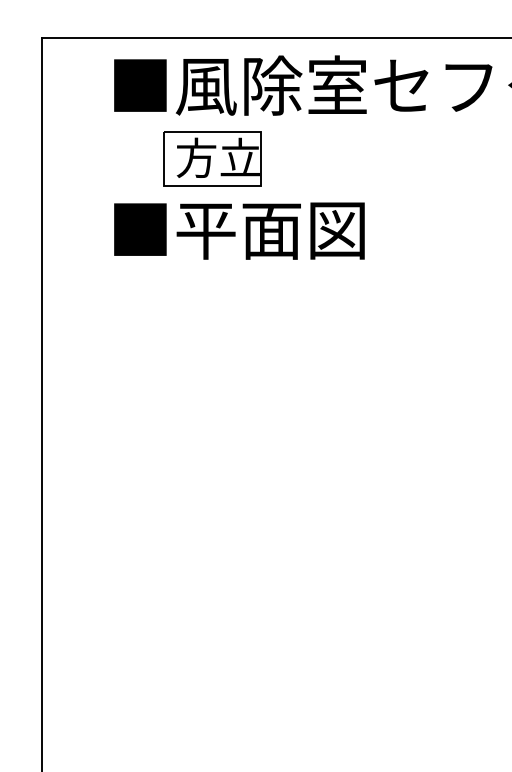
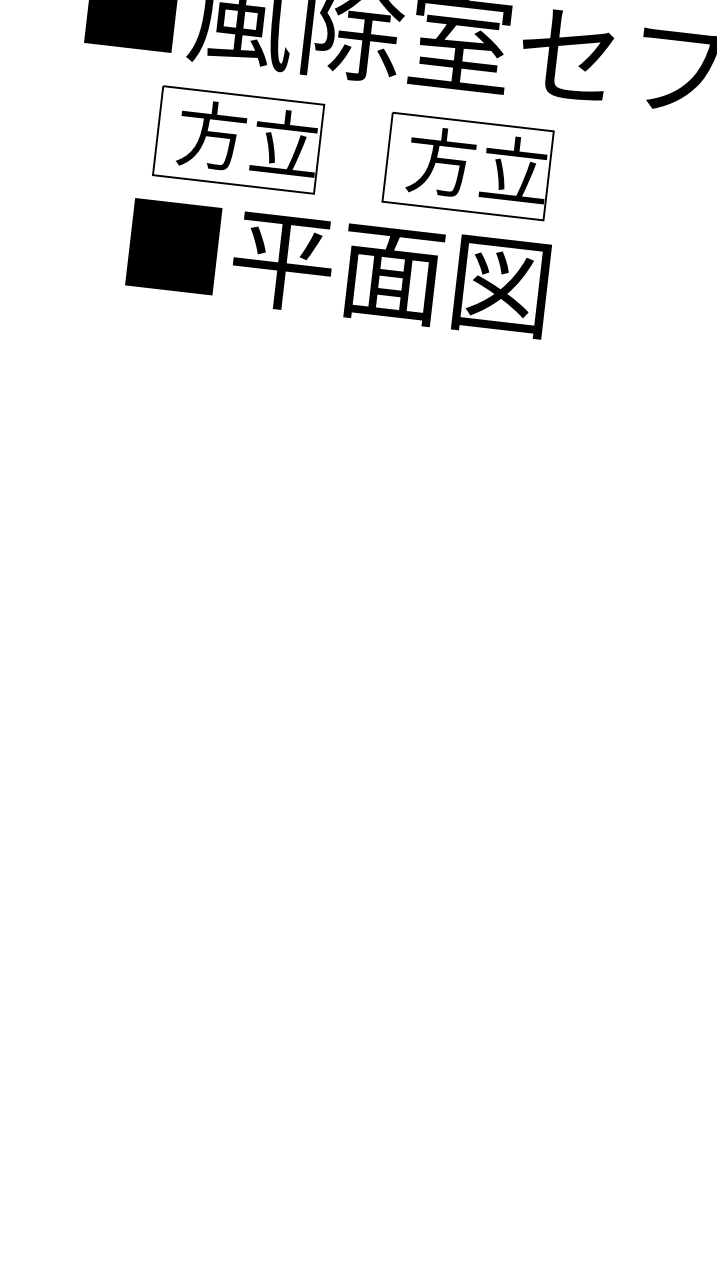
part: (350, 158) -> (468, 165), added
text: (239, 230) -> (338, 267), moved

